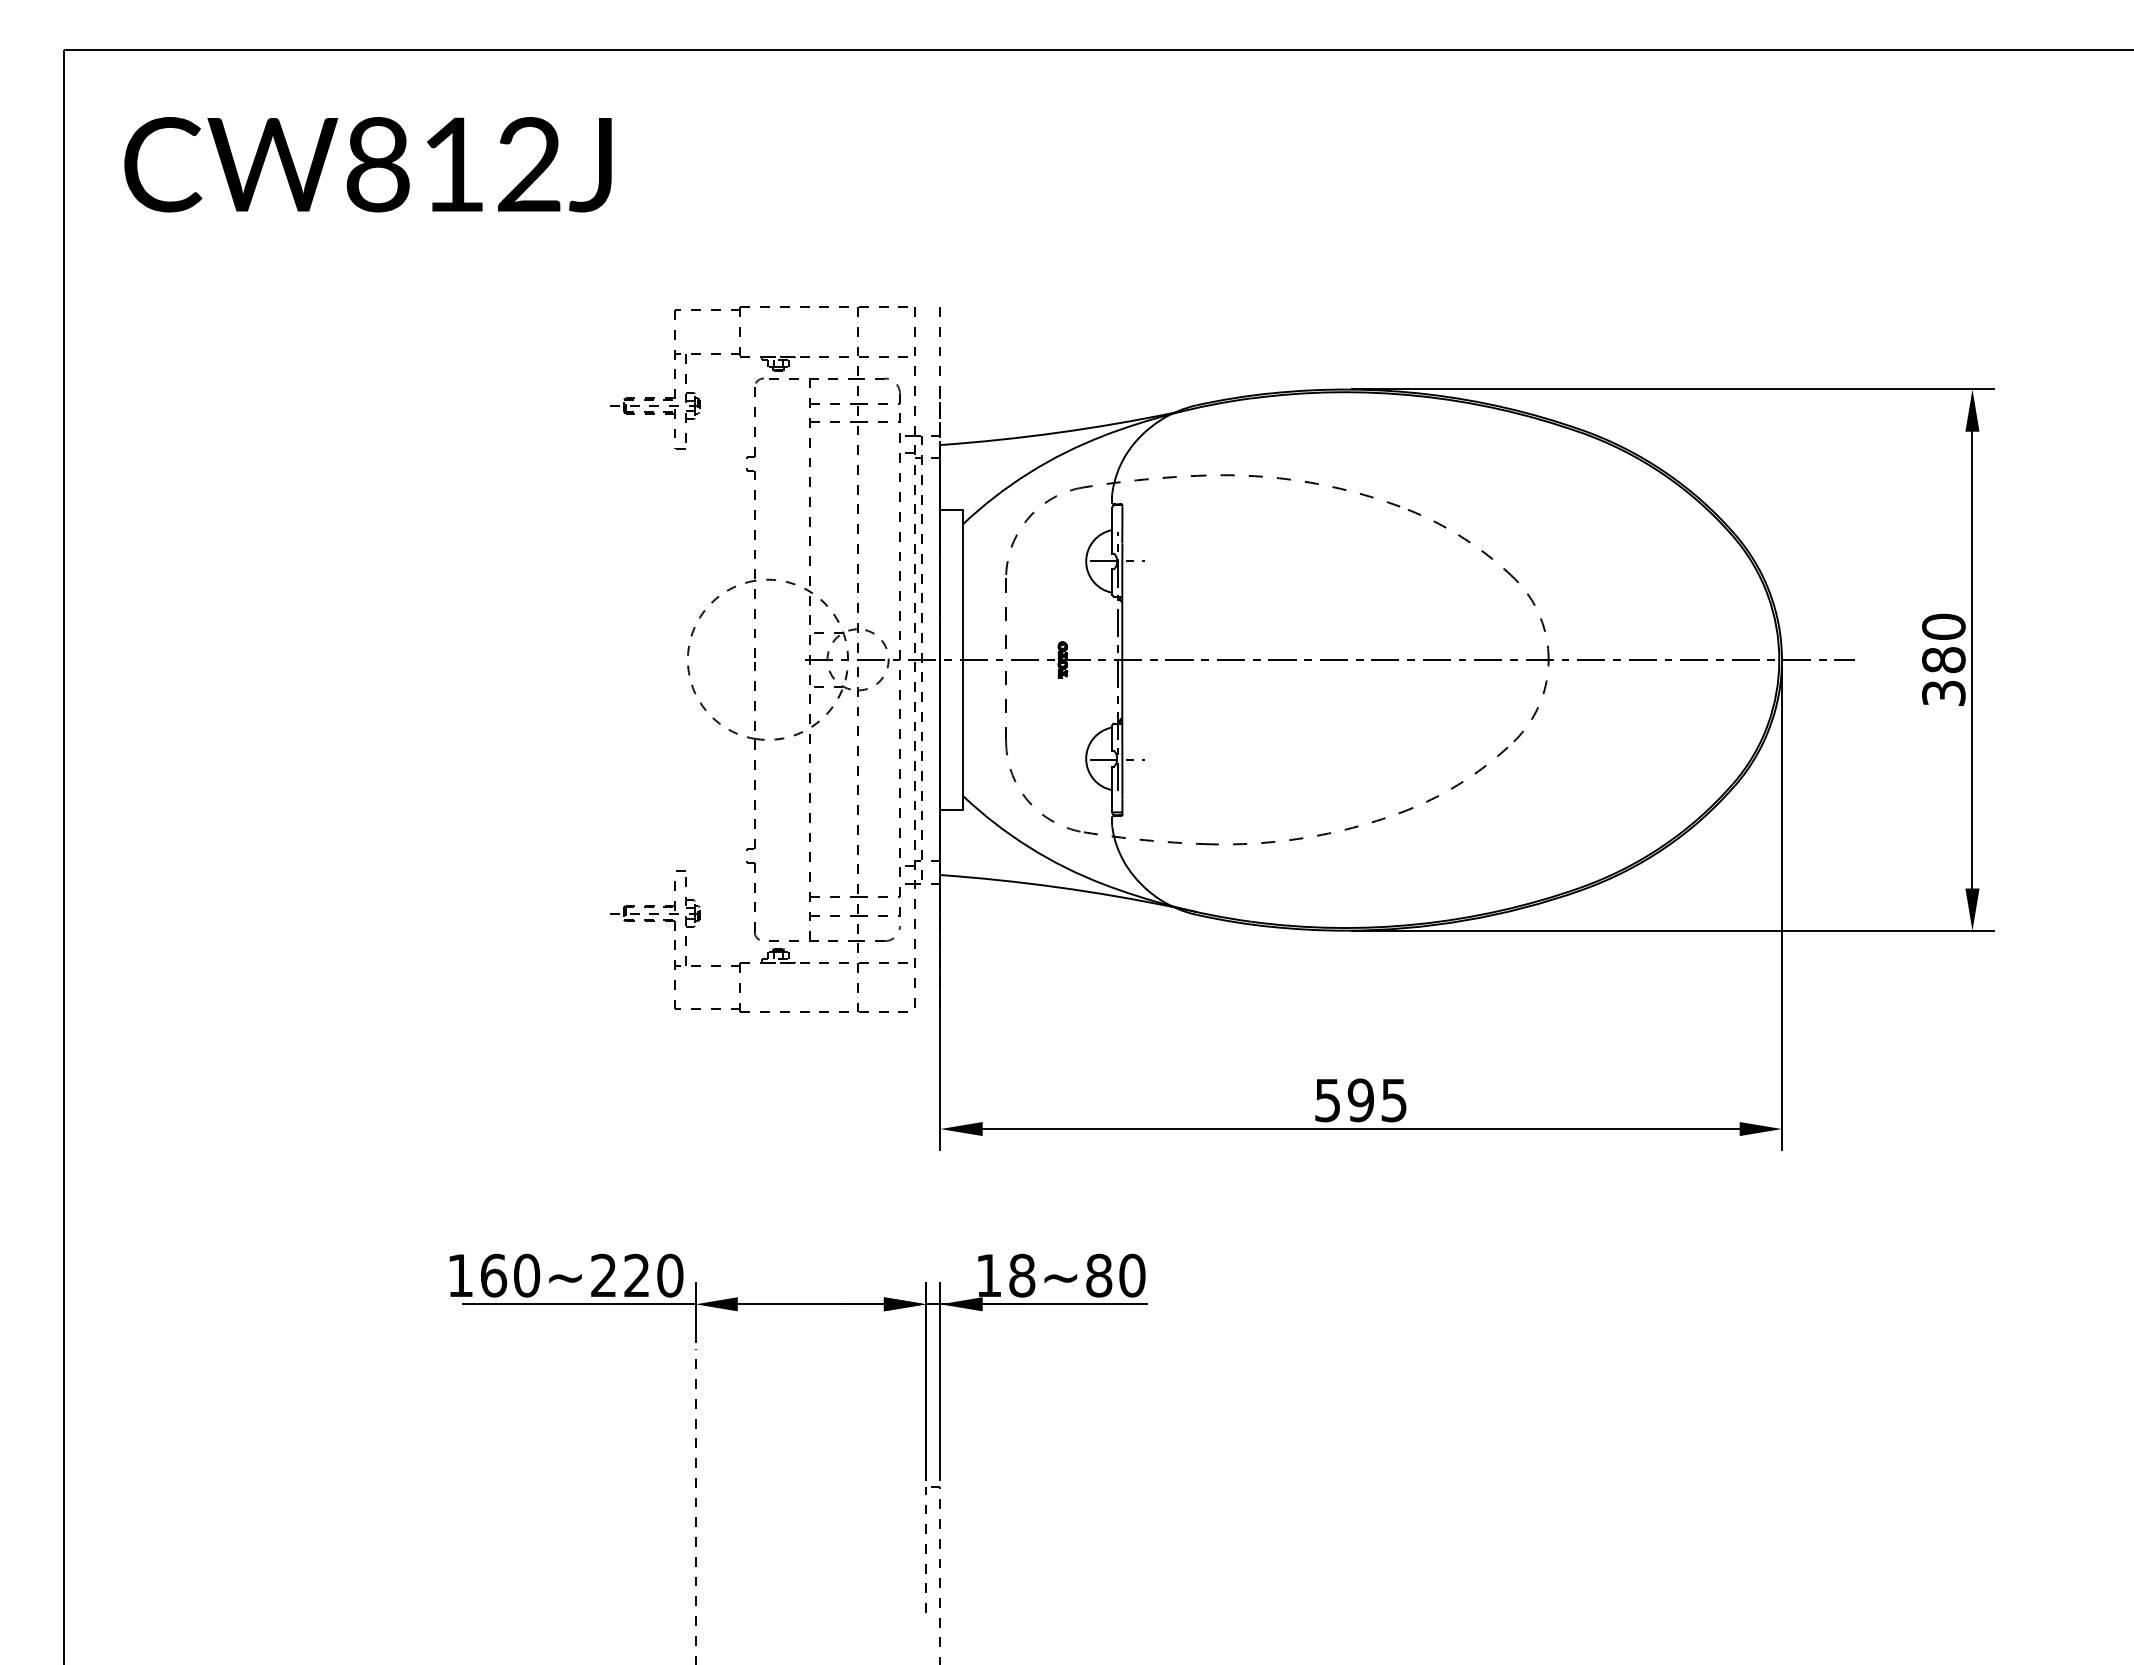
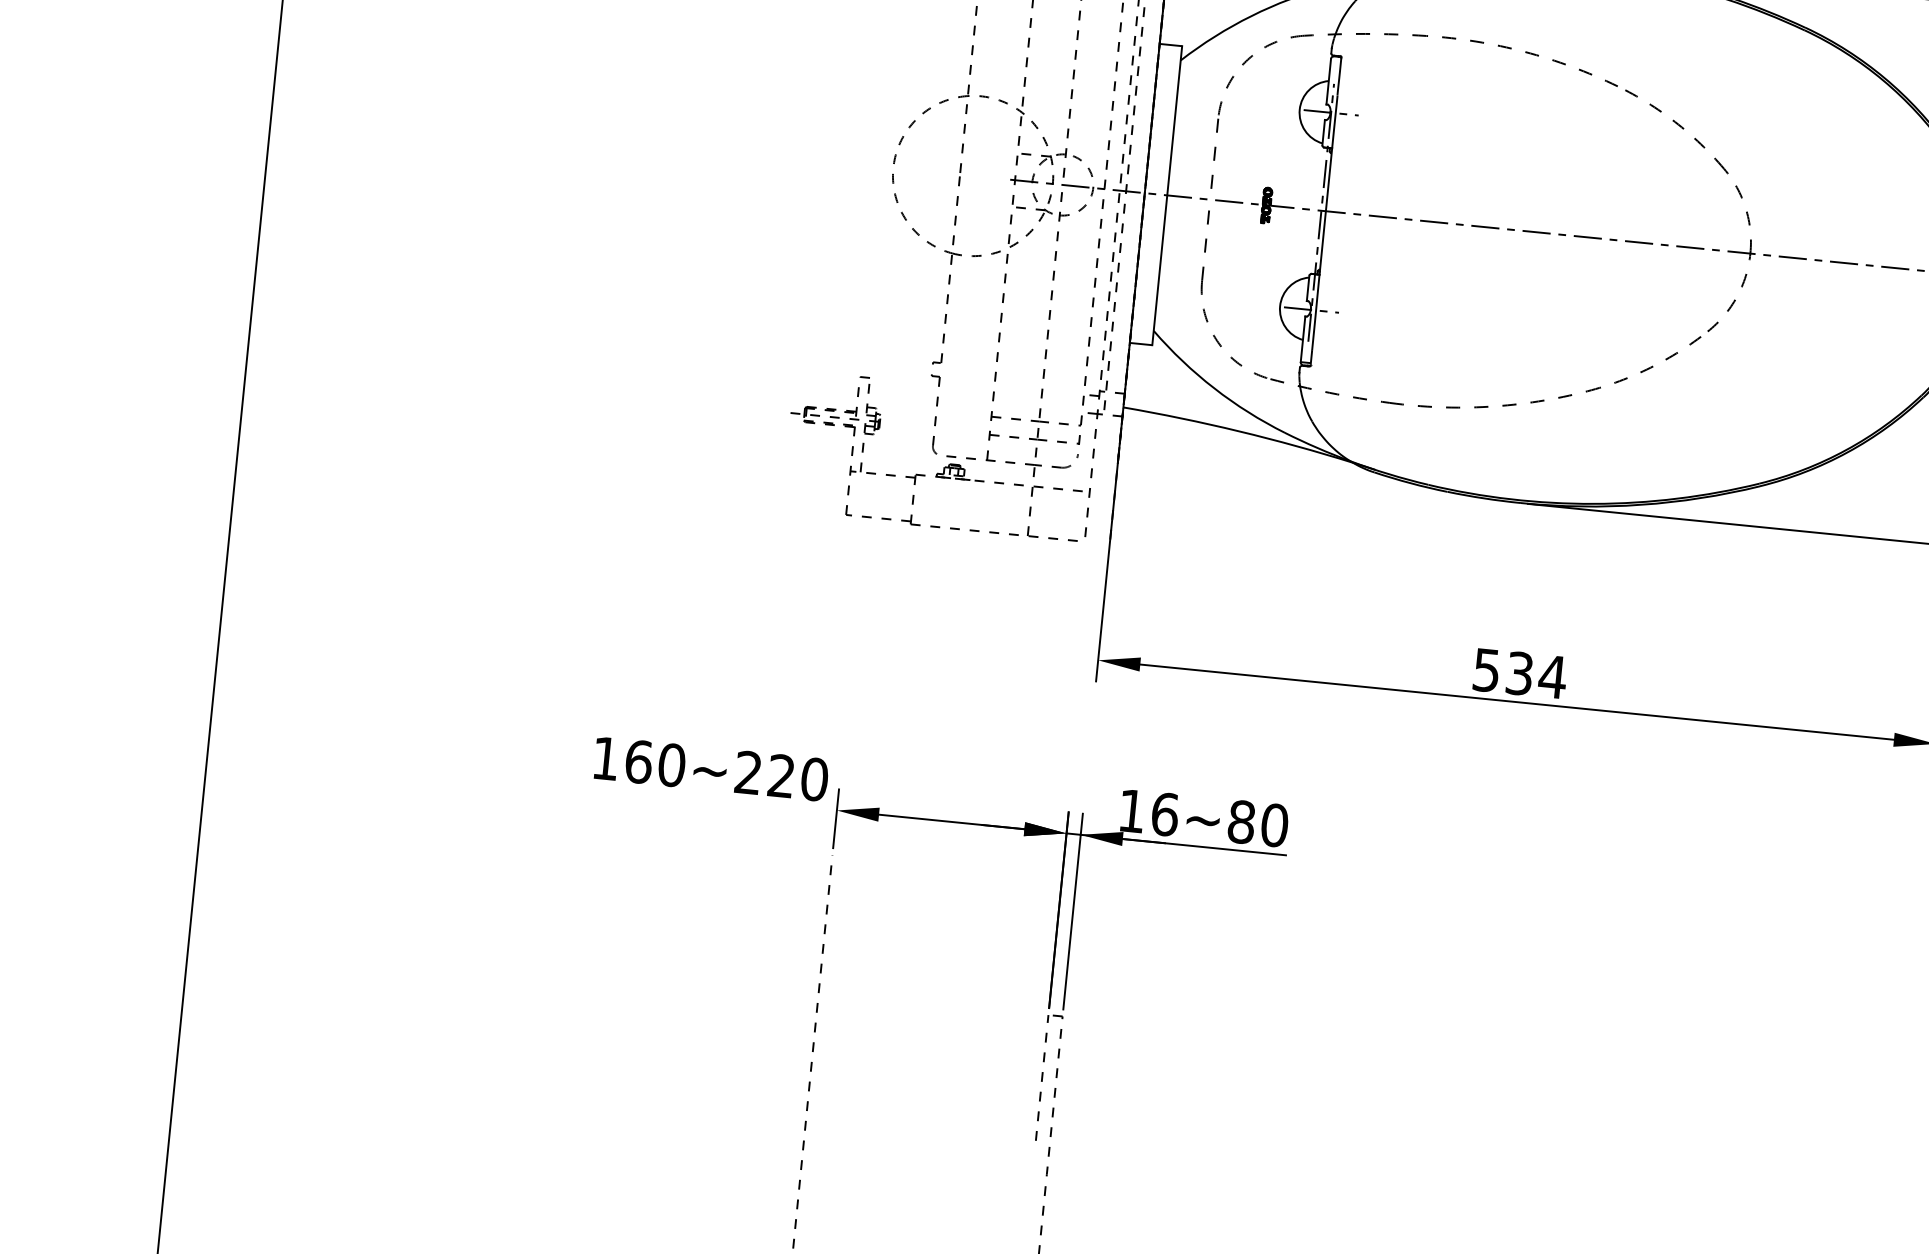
text: (1377, 1100) -> (1536, 675), 595 -> 534
text: (1022, 1275) -> (1165, 814), 18~80 -> 16~80
line: (579, 1304) -> (721, 799), removed

